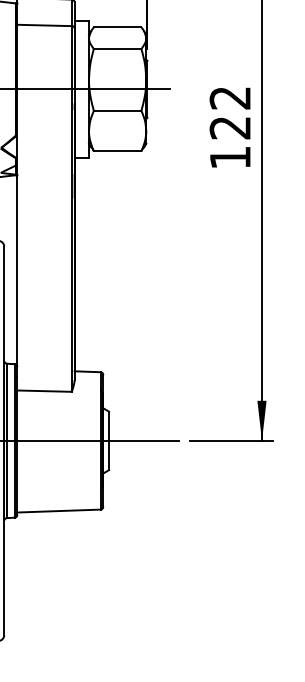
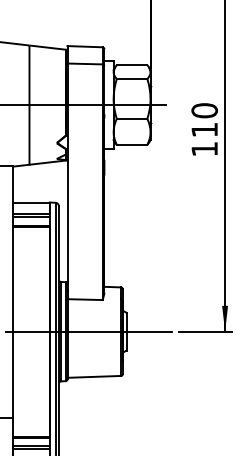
text: (230, 113) -> (204, 120), 122 -> 110

